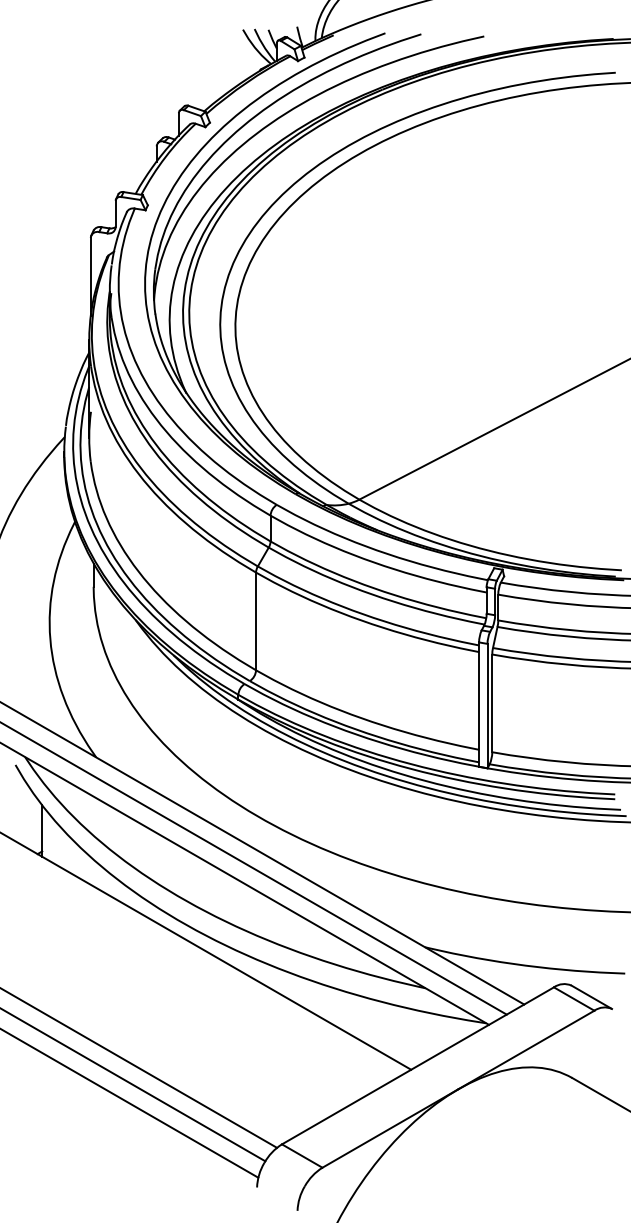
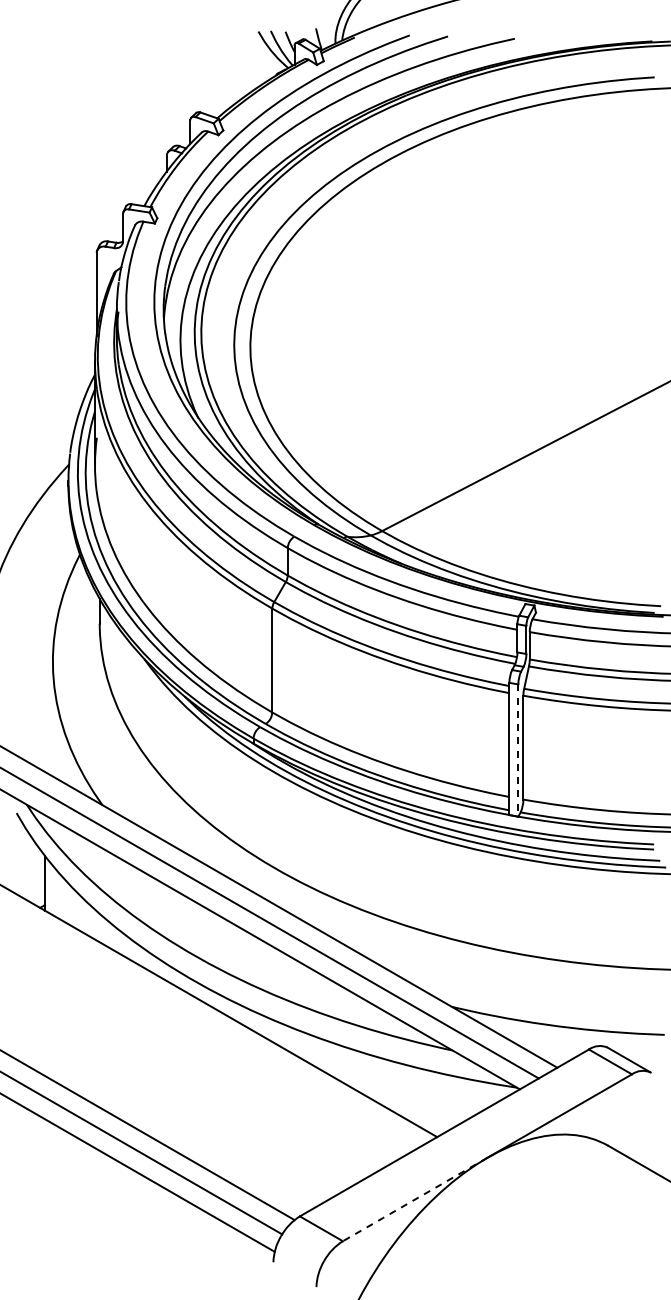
line: (487, 706) -> (518, 751), solid -> dashed
line: (389, 1128) -> (414, 1199), solid -> dashed

